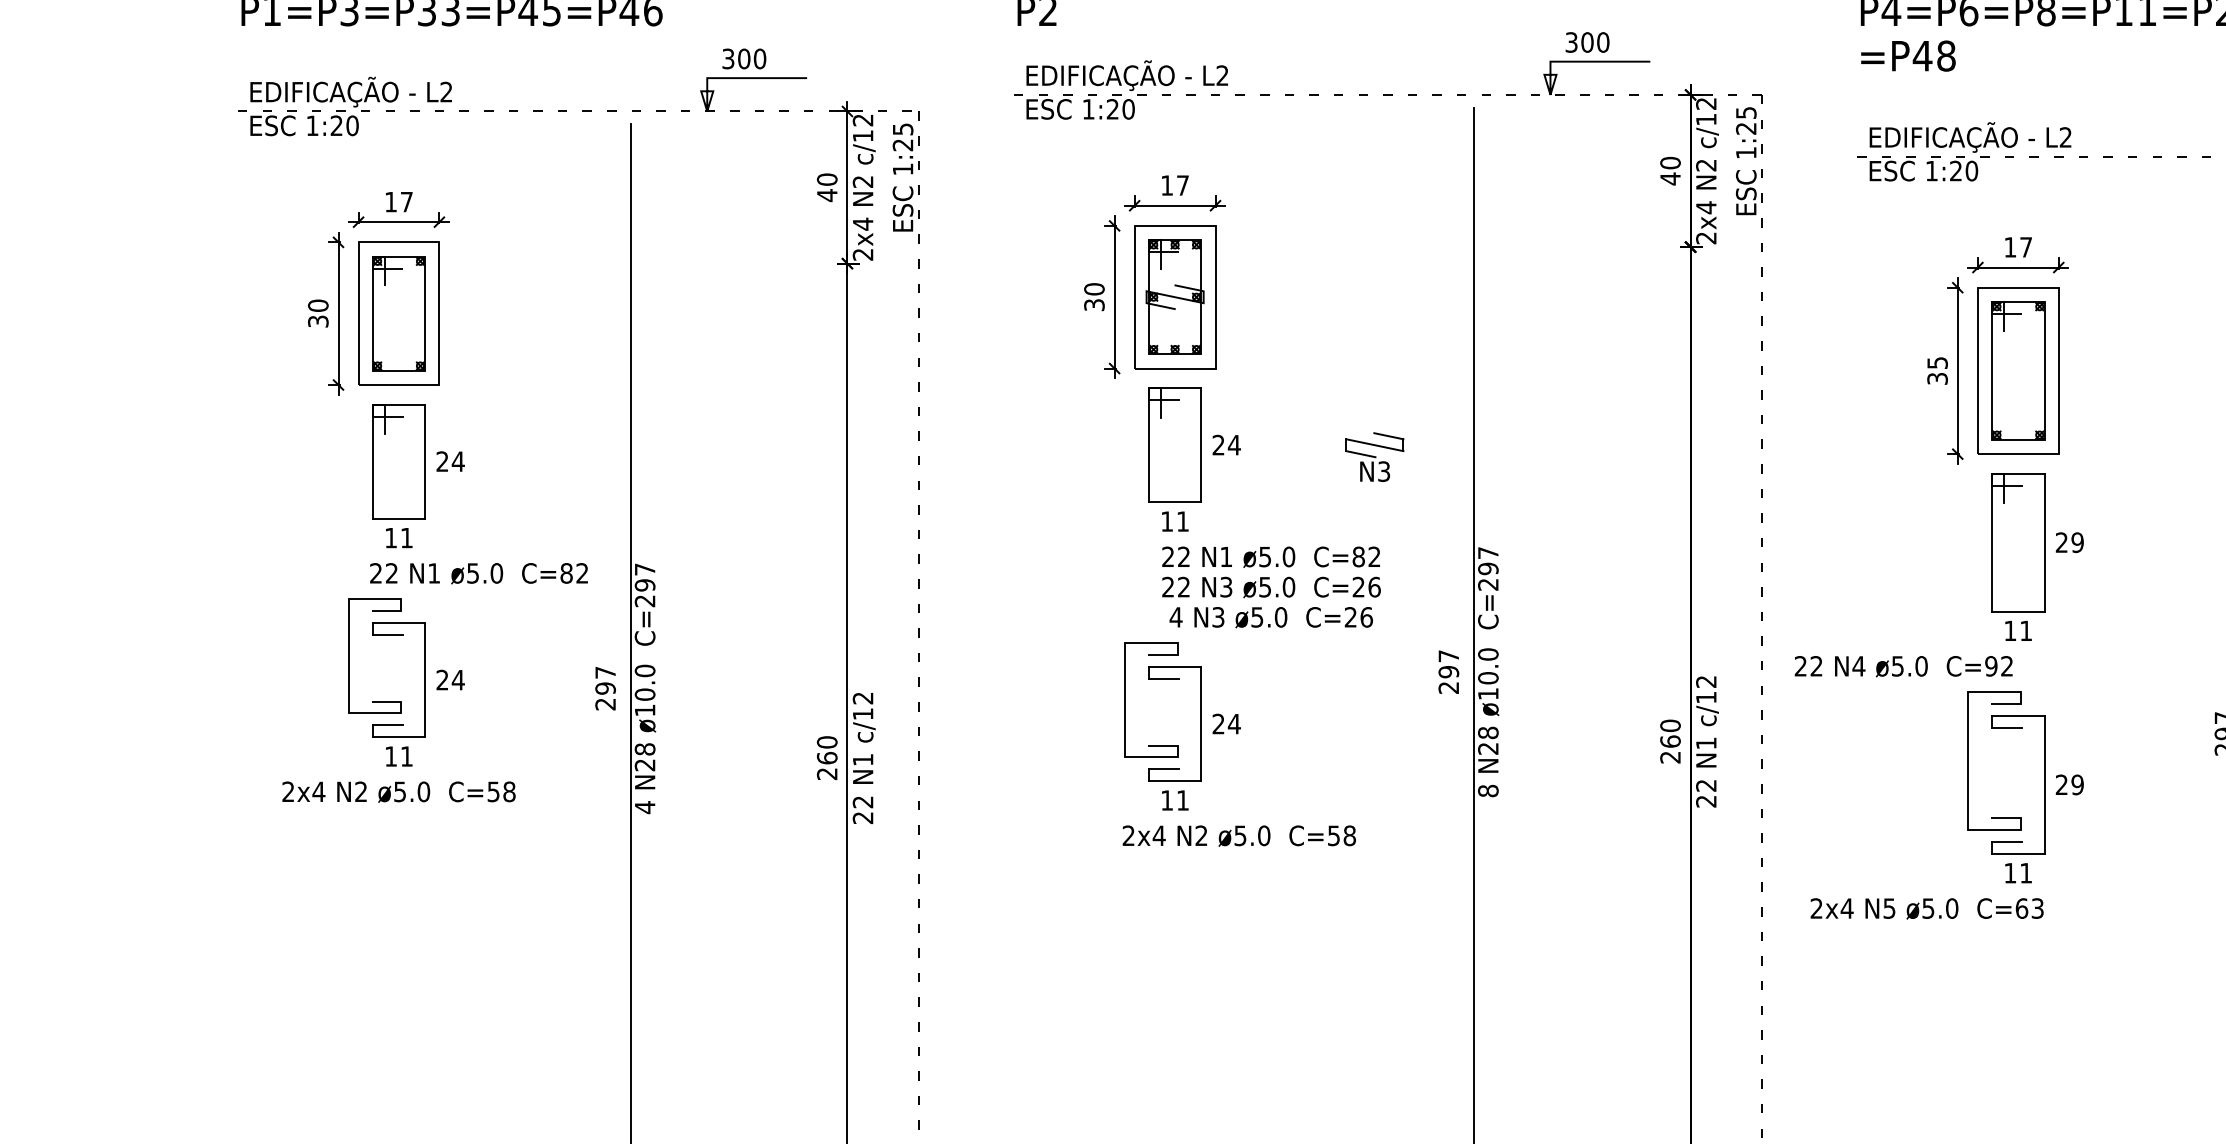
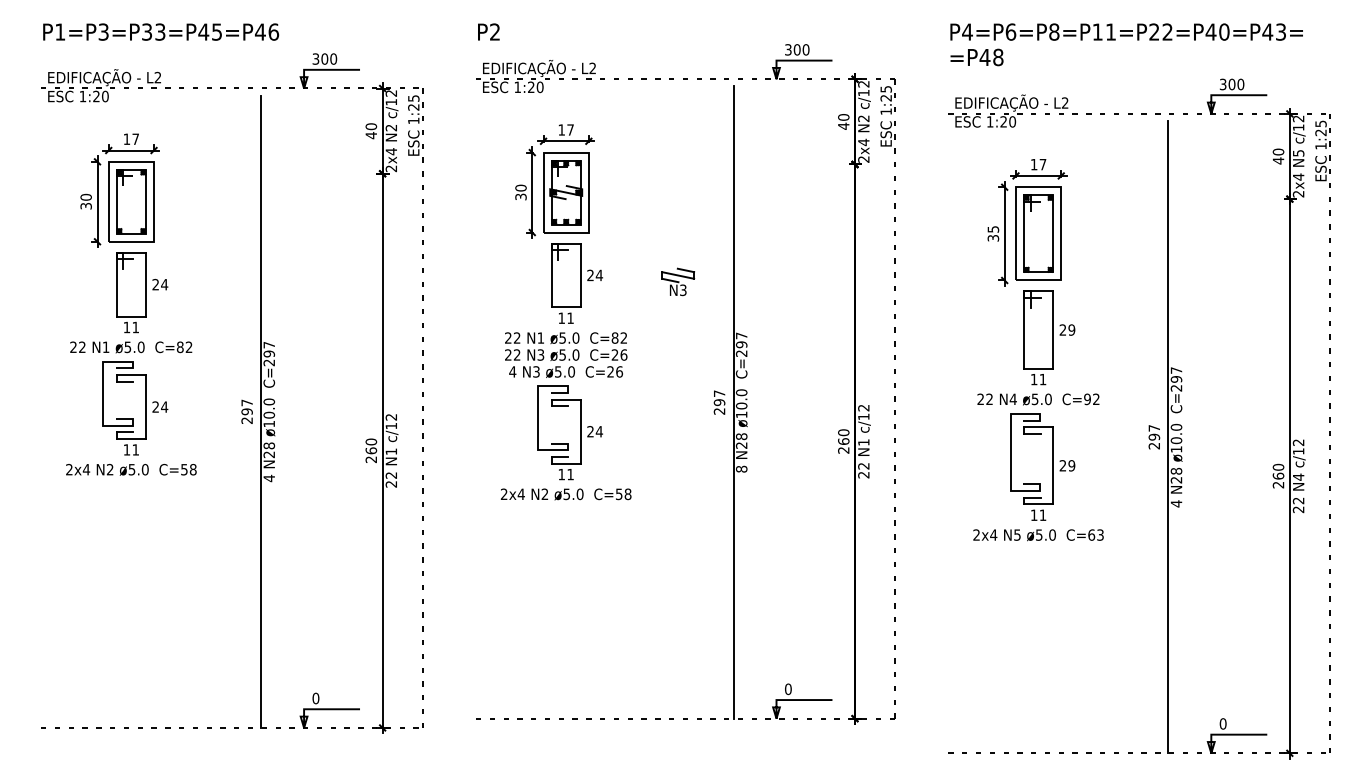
text: (479, 573) -> (131, 347), moved
text: (1272, 586) -> (566, 354), moved
text: (1903, 666) -> (1038, 399), moved
text: (1238, 836) -> (565, 494), moved
text: (1927, 909) -> (1038, 535), moved

